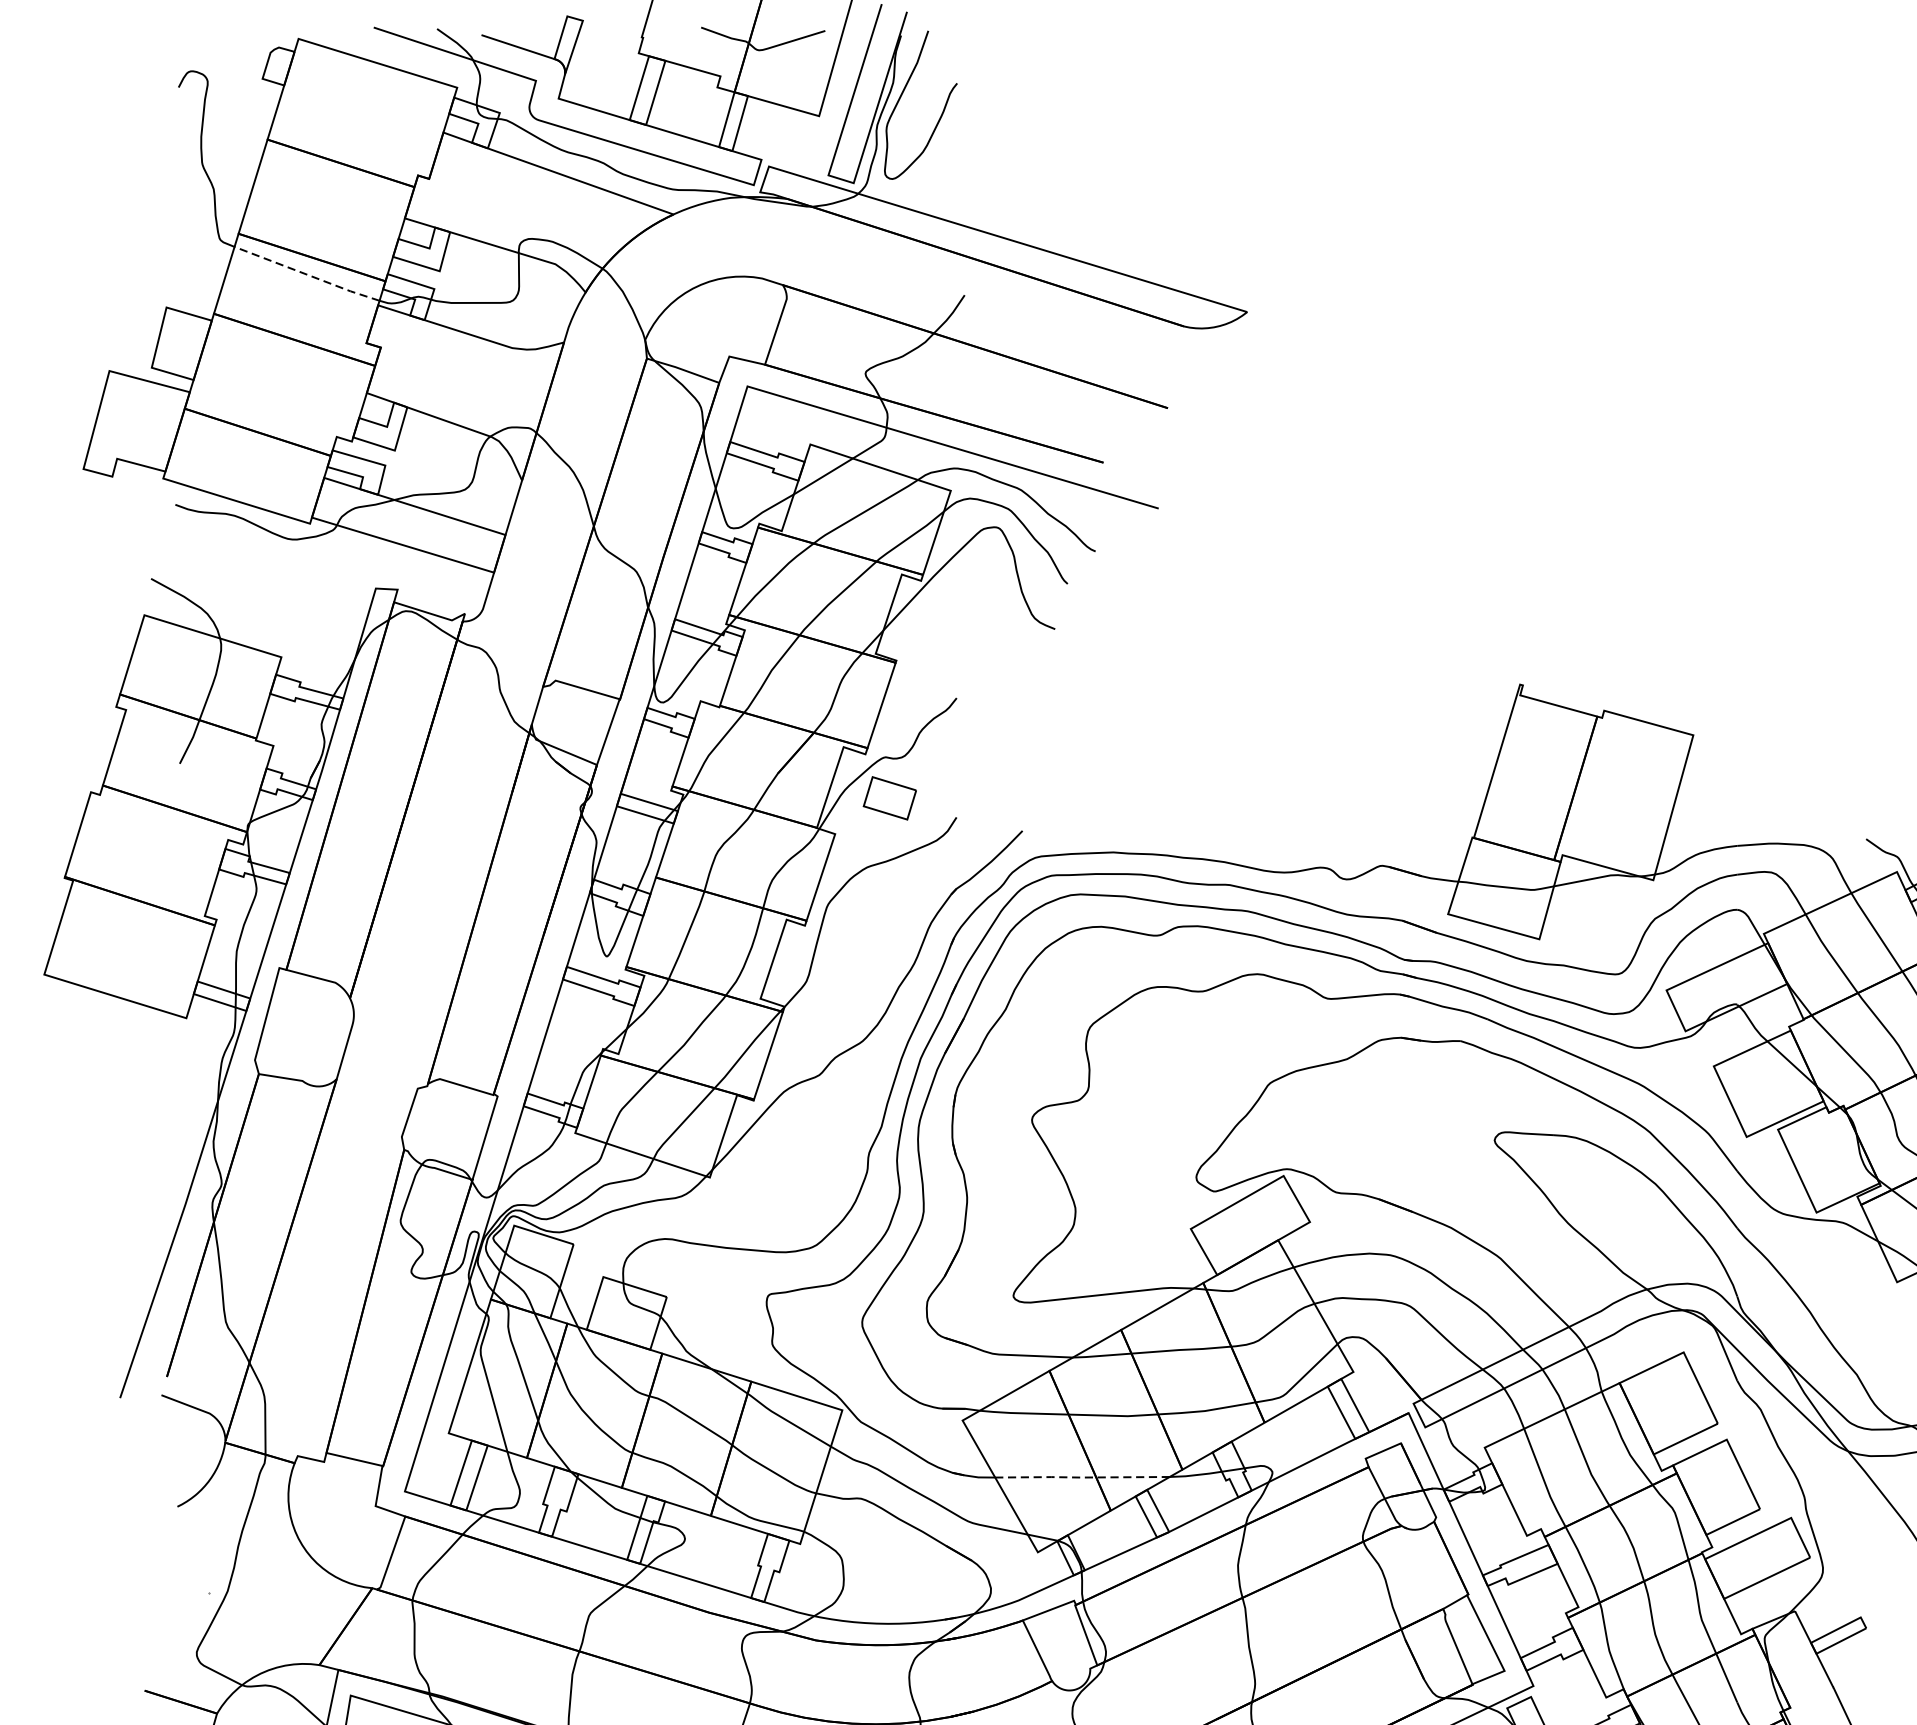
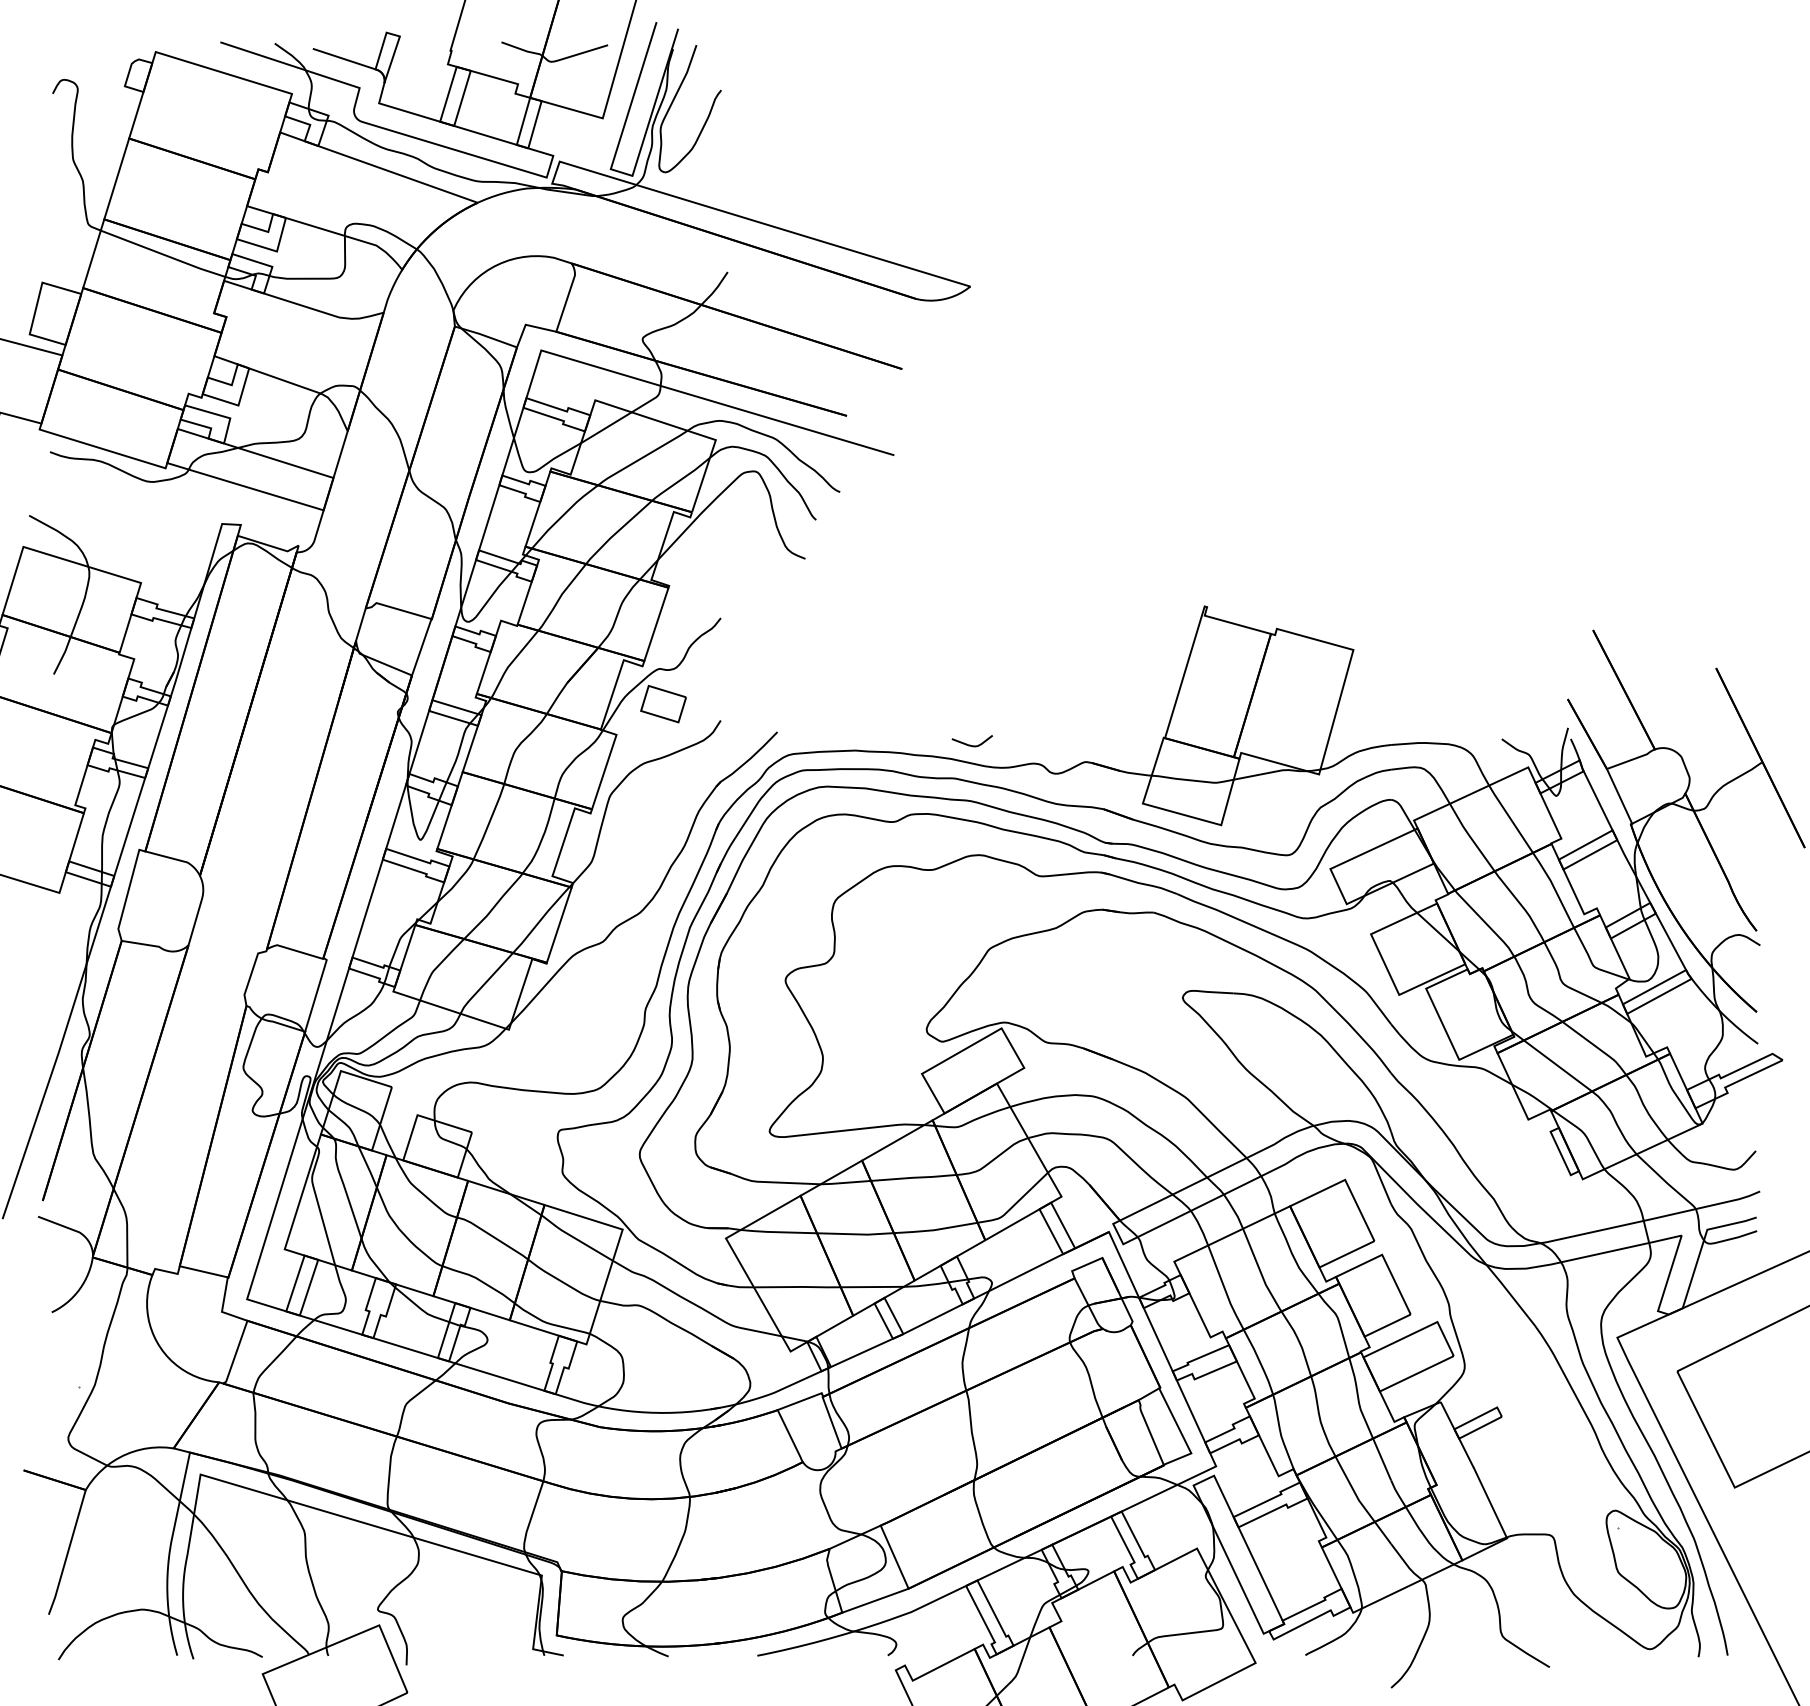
line: (307, 274) -> (163, 254), dashed -> solid
curve: (1247, 845) -> (970, 744), added
line: (1080, 1477) -> (827, 1287), dashed -> solid

